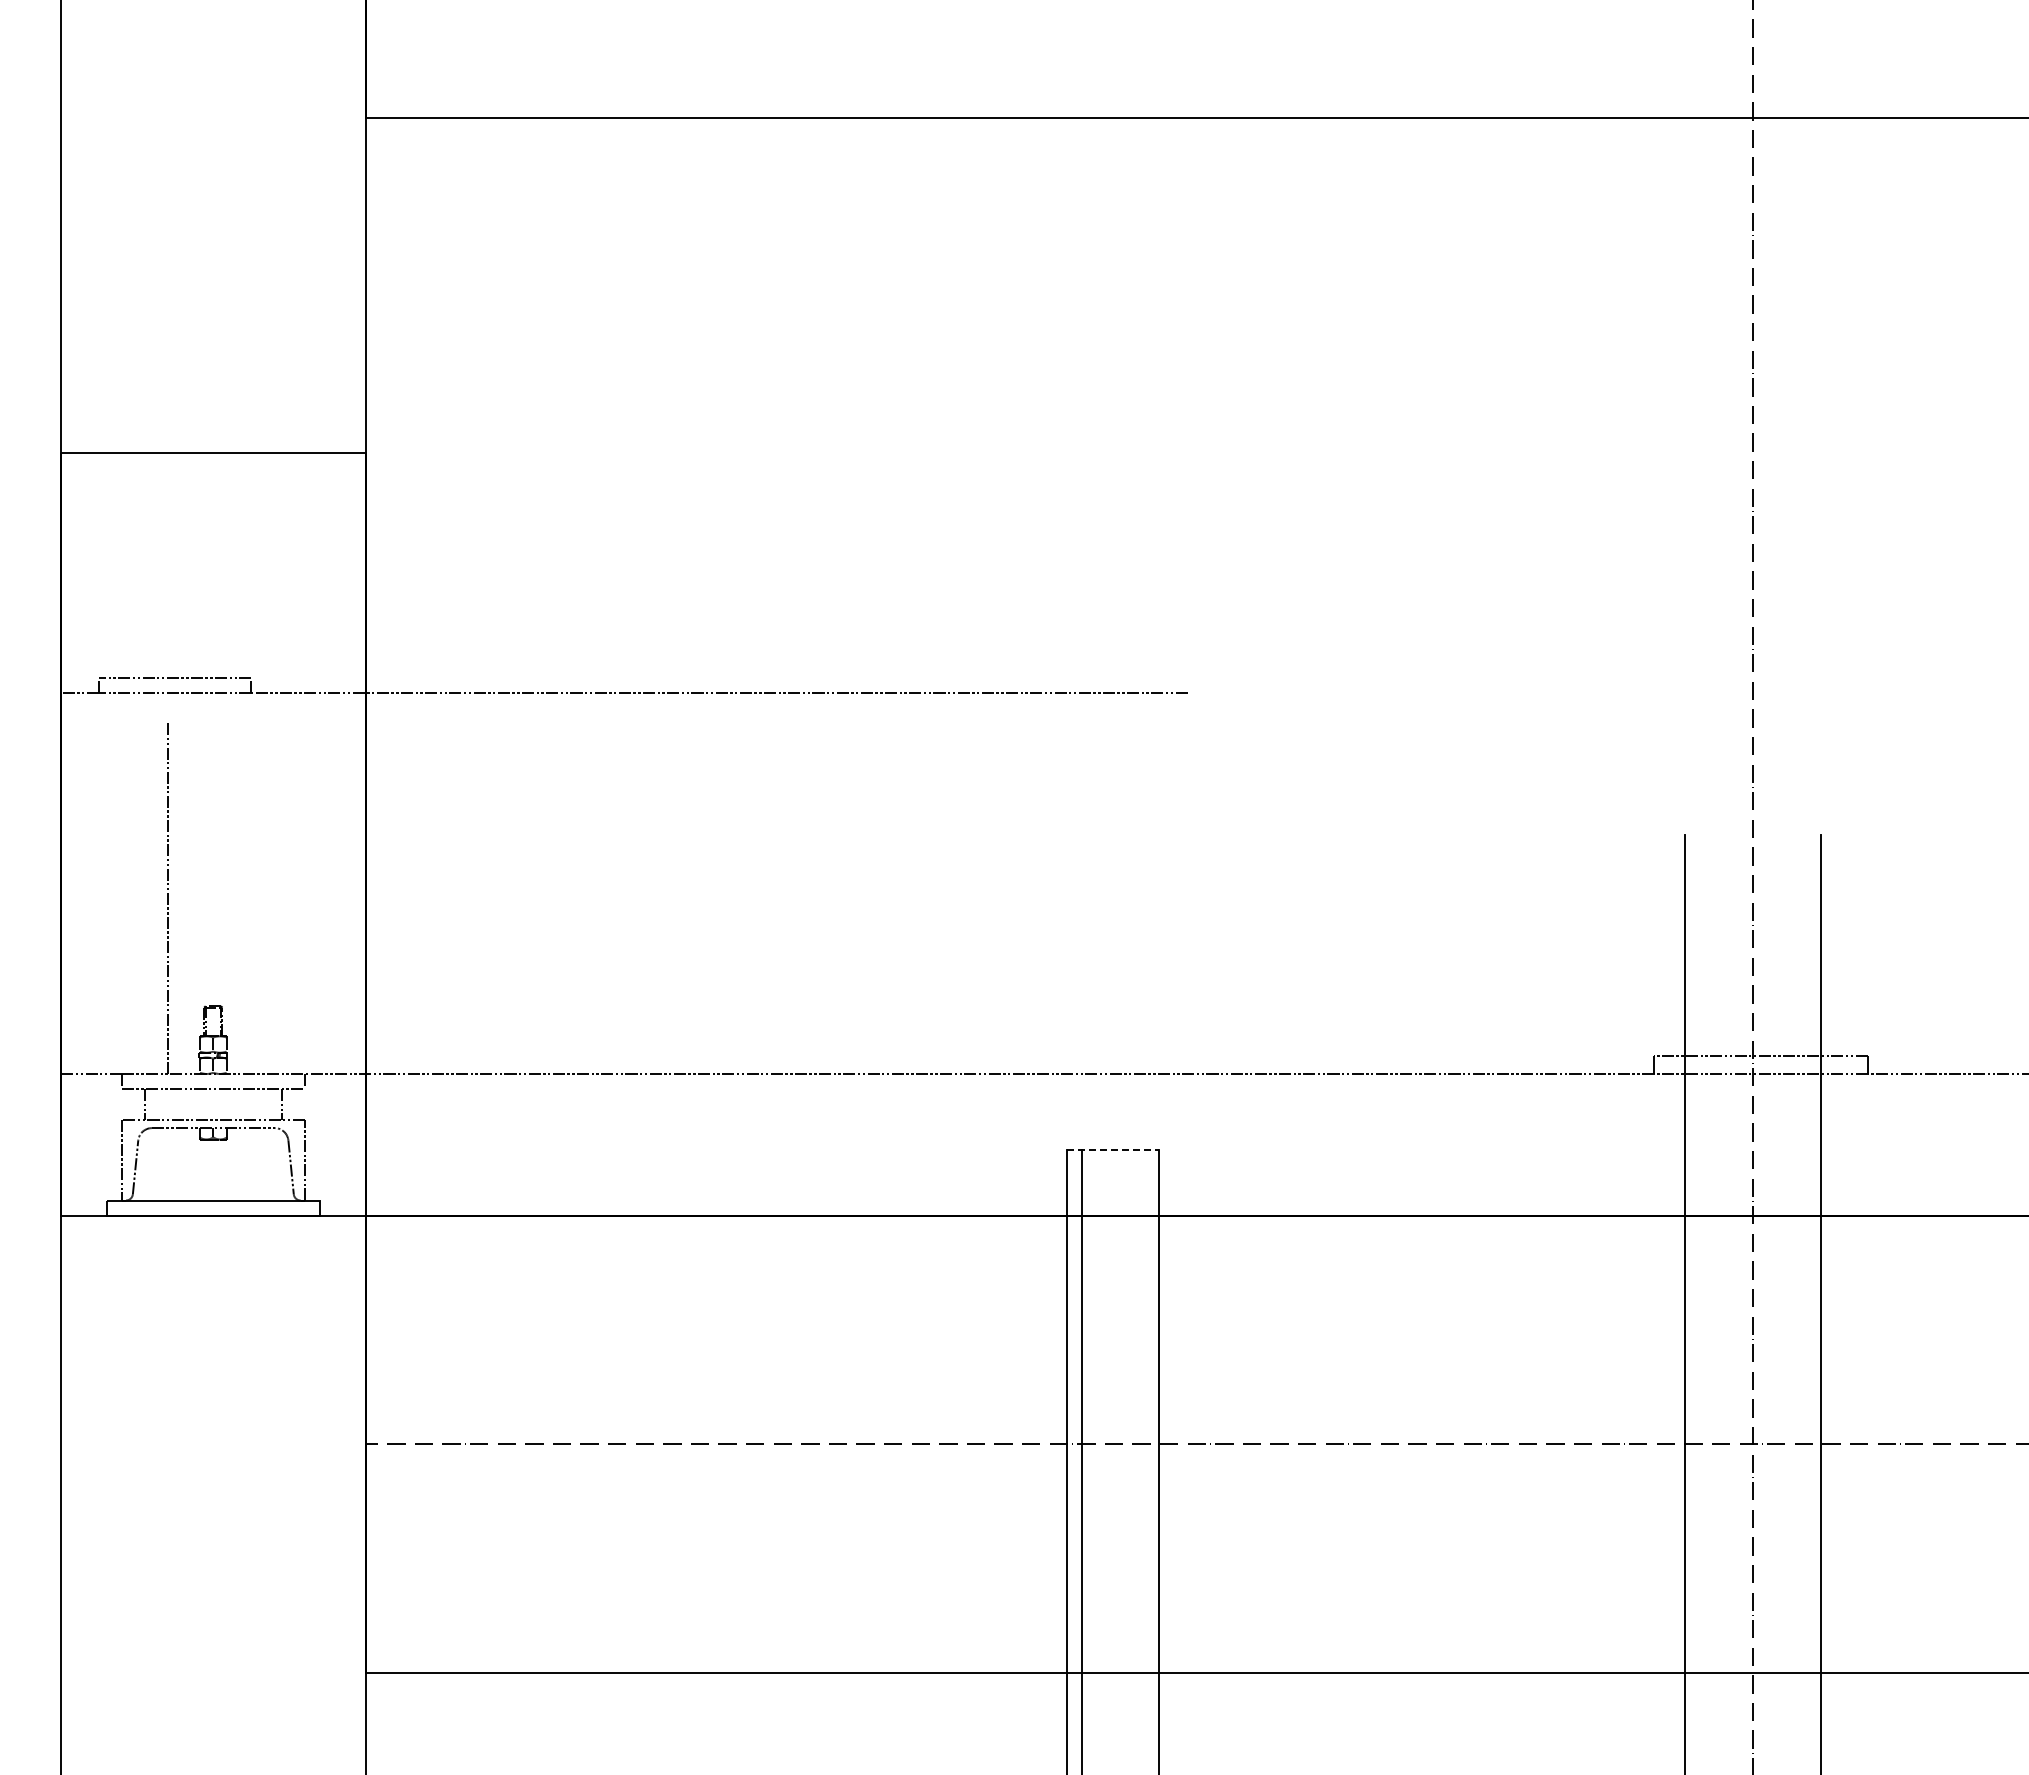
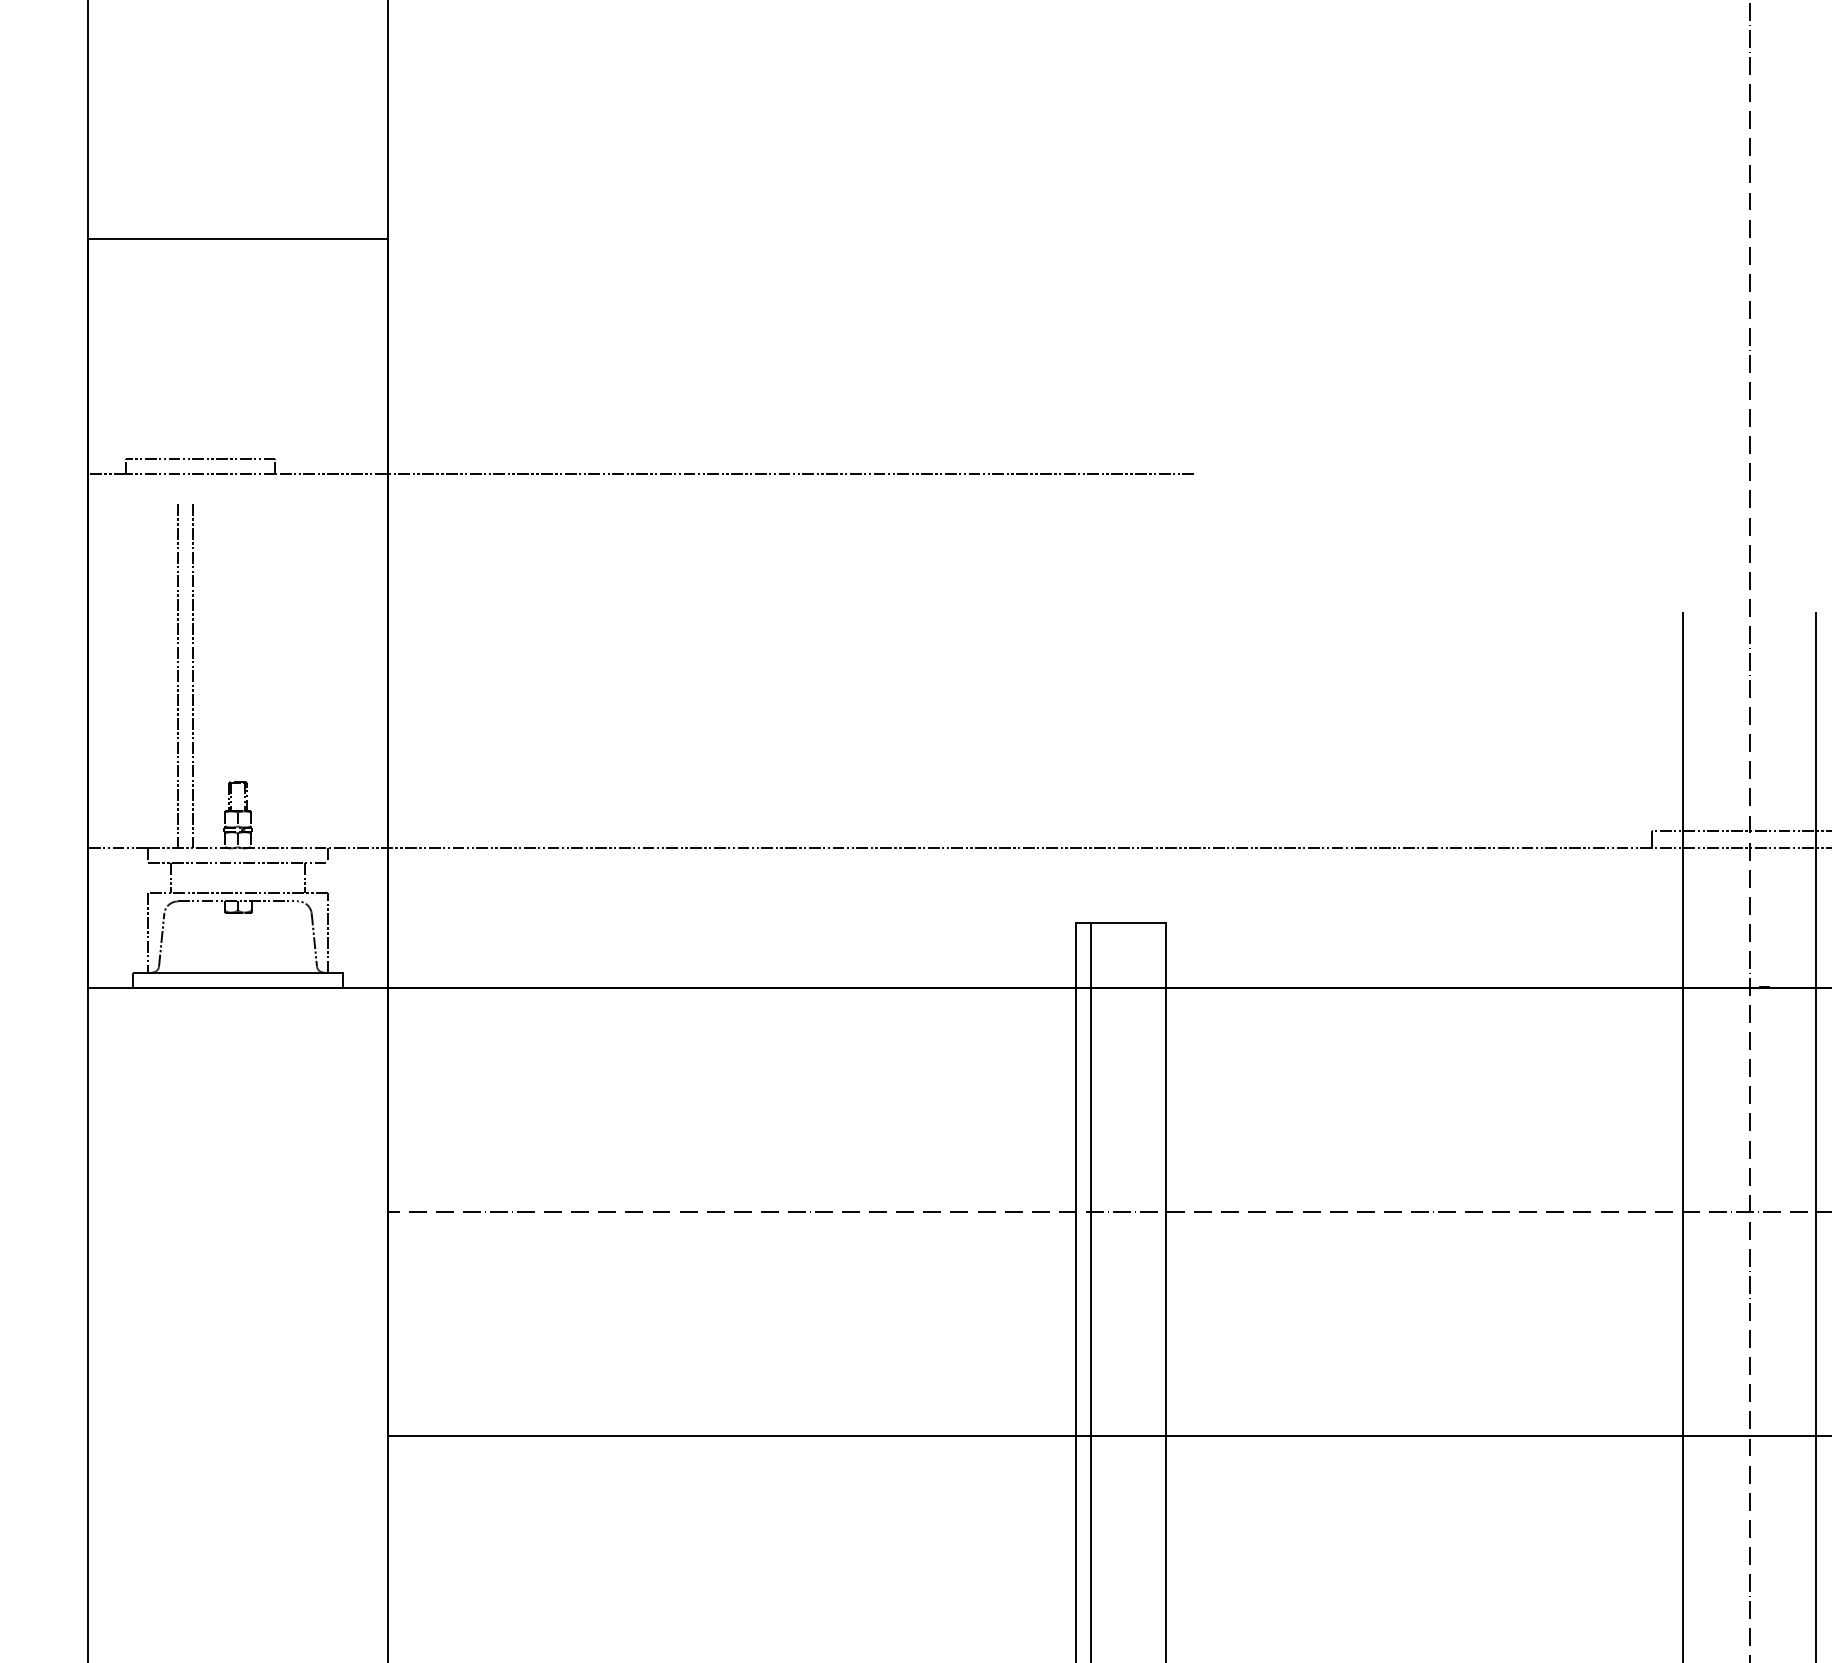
line: (152, 898) -> (178, 676), added
line: (1112, 1150) -> (1120, 923), dashed -> solid

